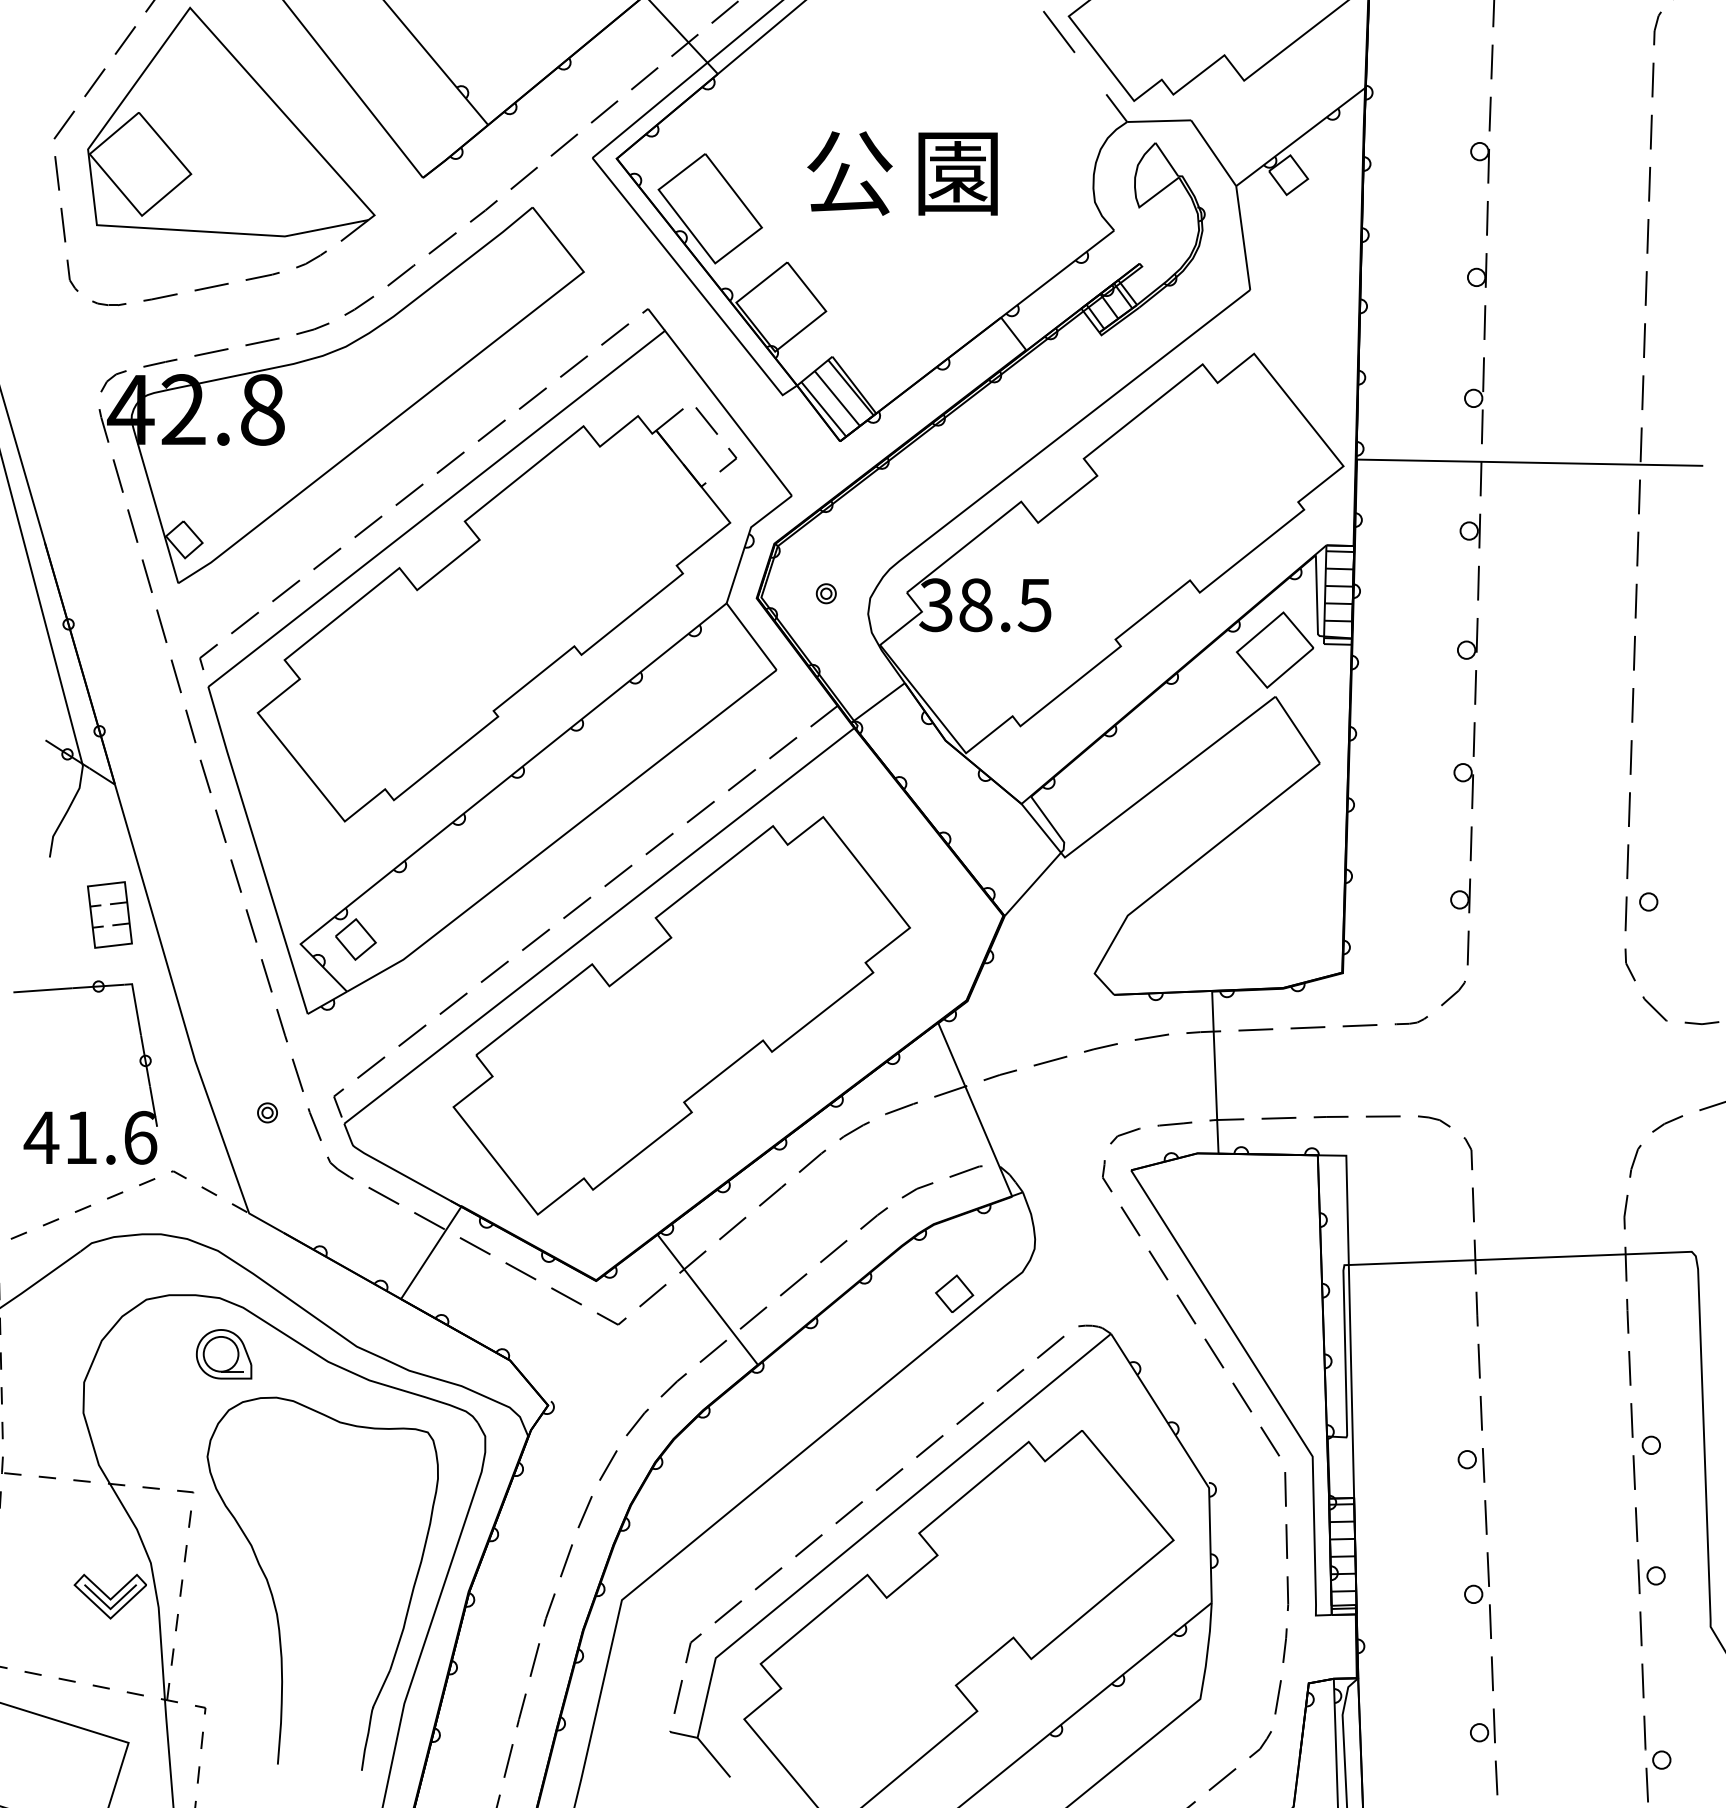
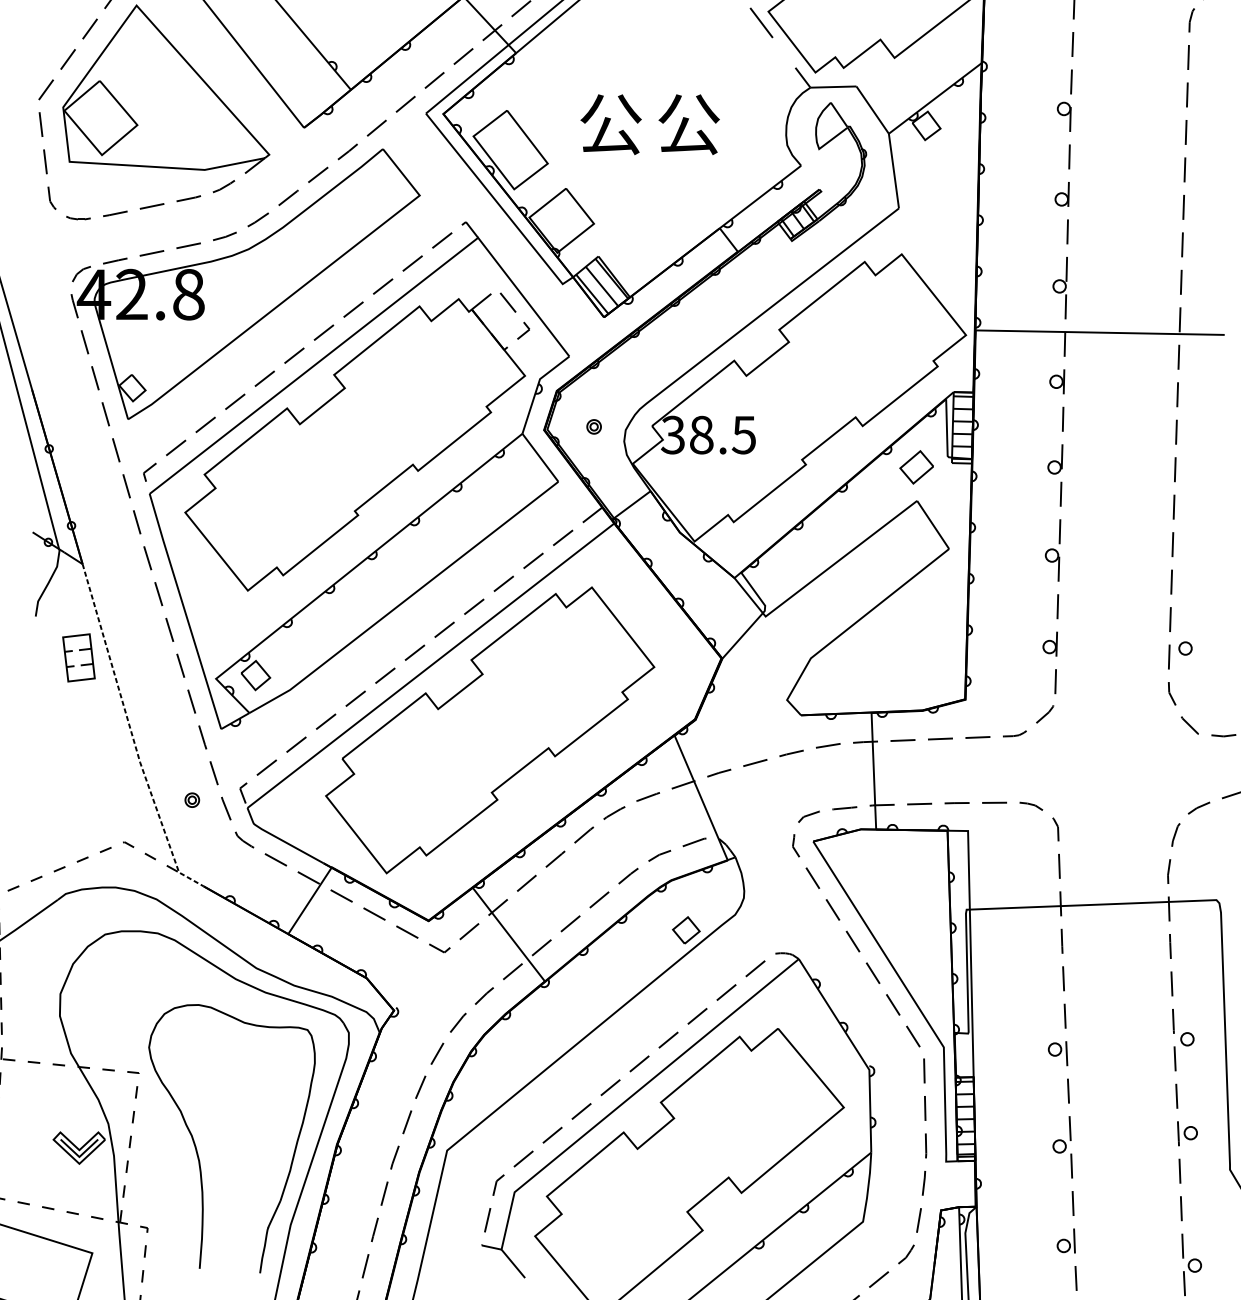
text: (958, 173) -> (689, 124), 園 -> 公
part: (1274, 649) -> (916, 466), size x0.6
line: (183, 1020) -> (131, 733), solid -> dashed
part: (85, 1111) -> (61, 799), removed
part: (223, 1354) -> (160, 973), removed

